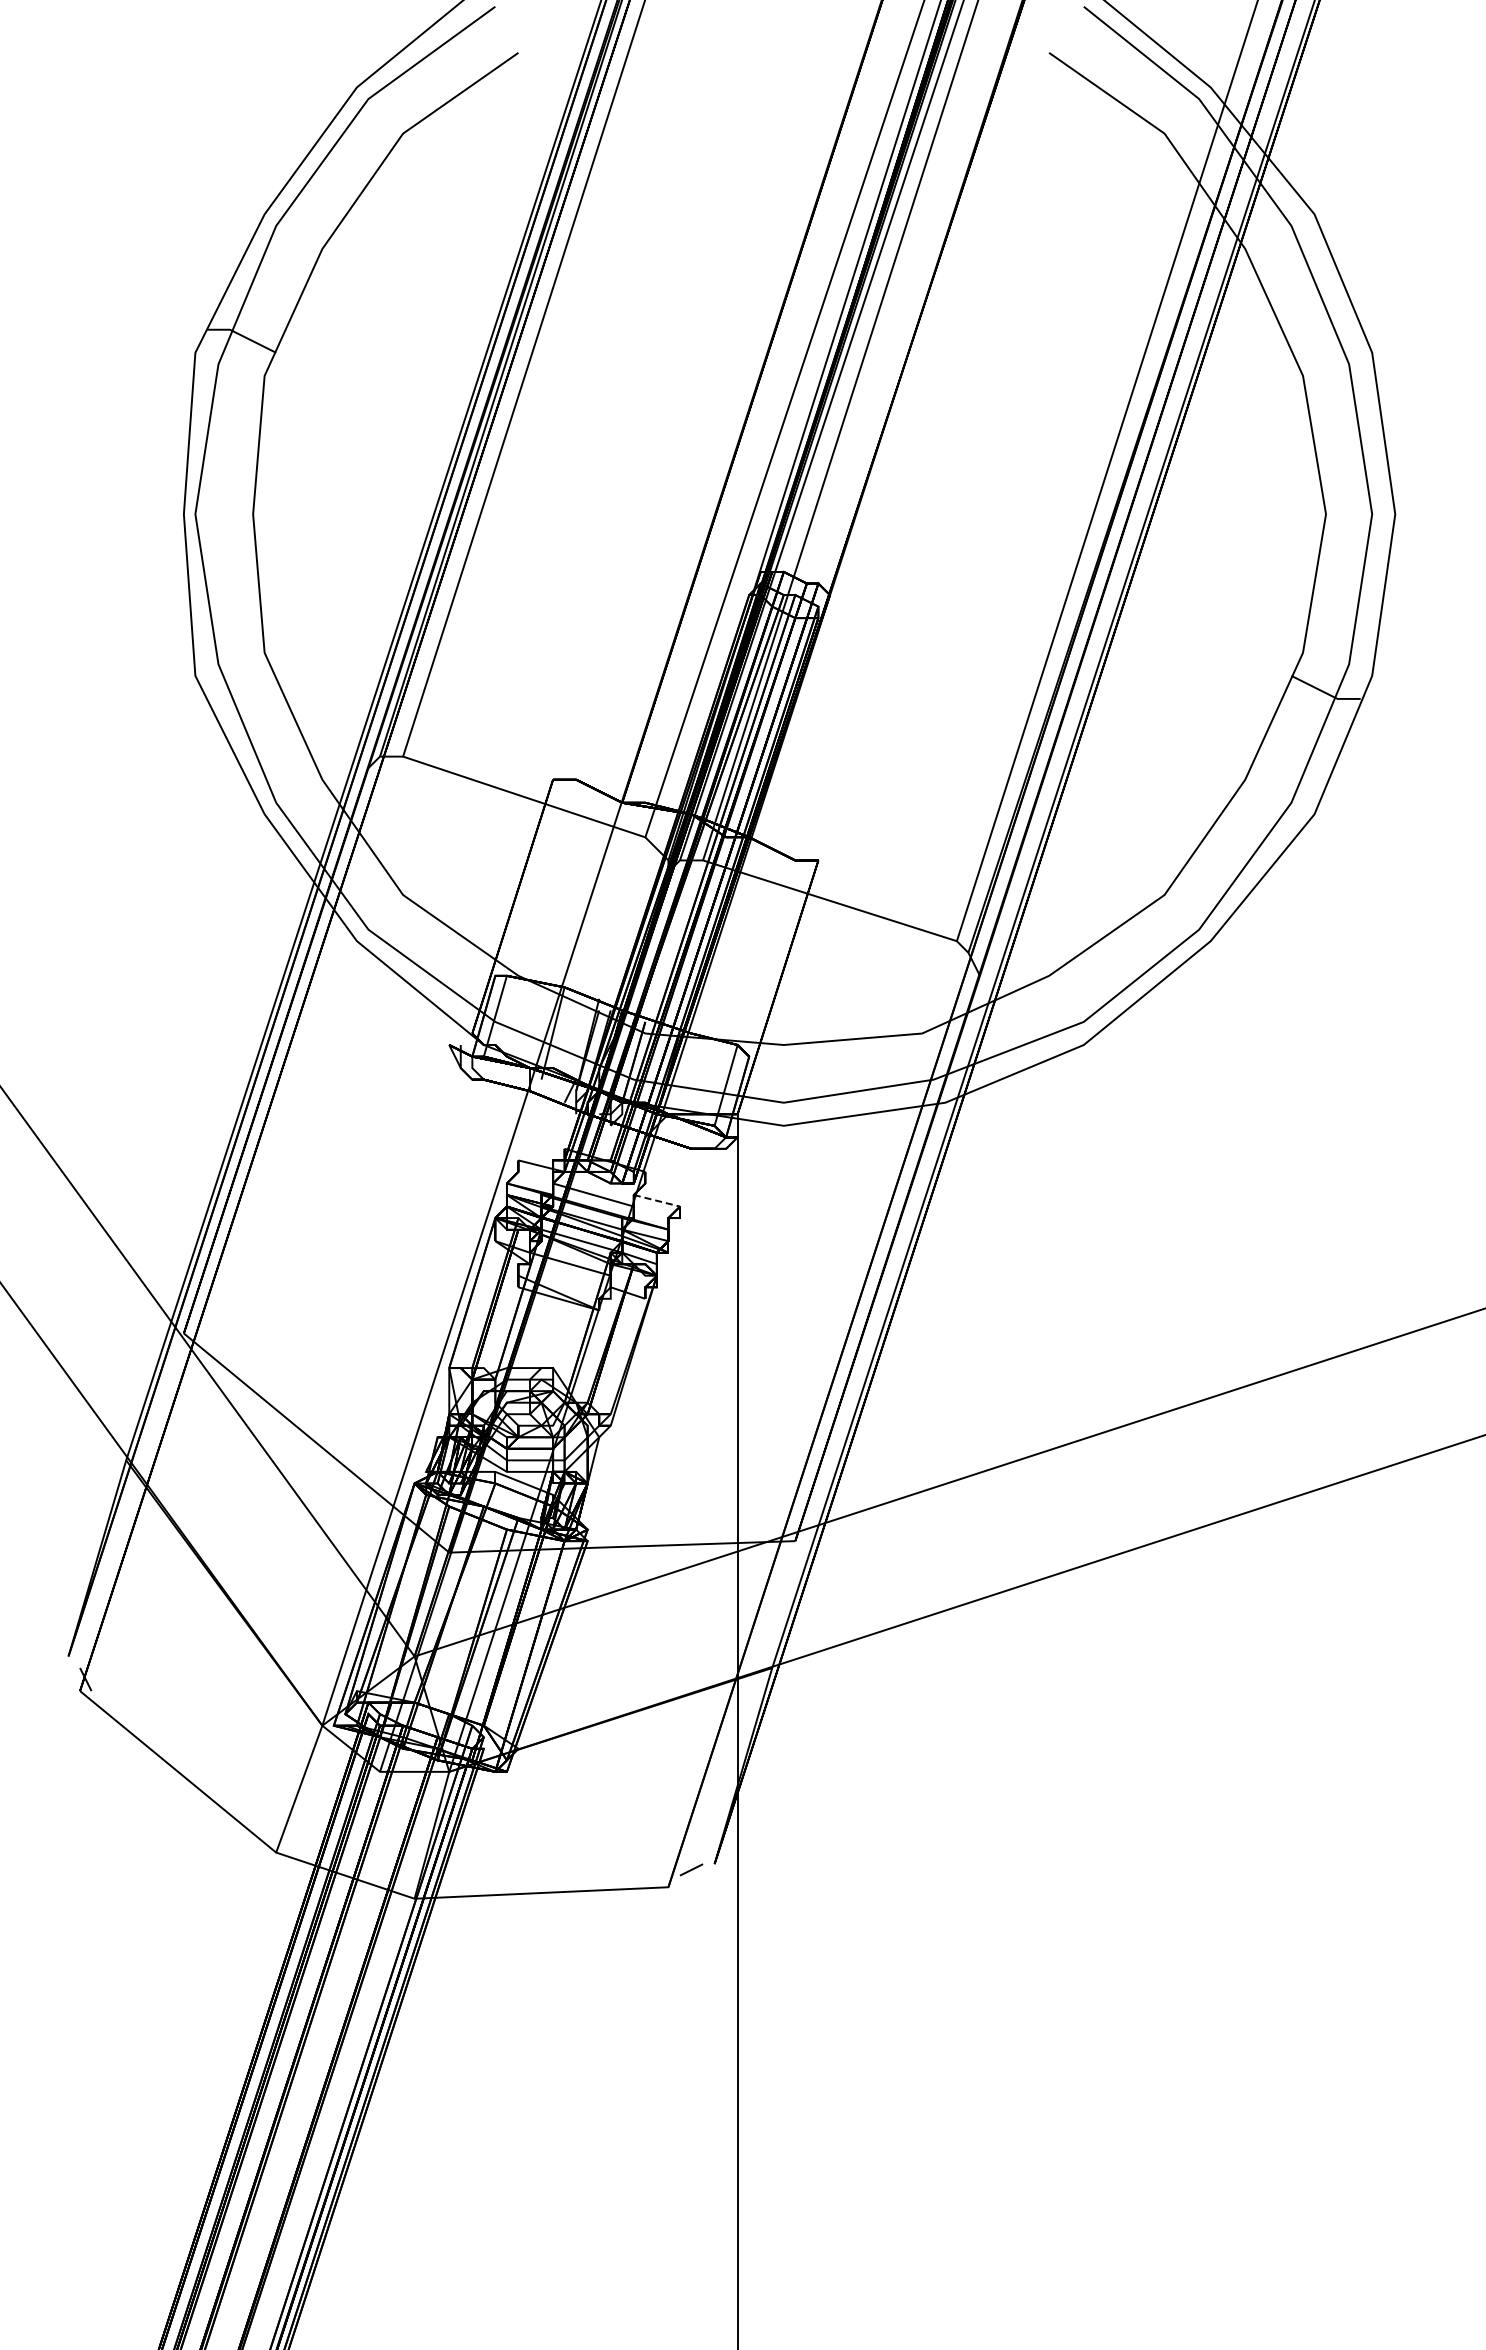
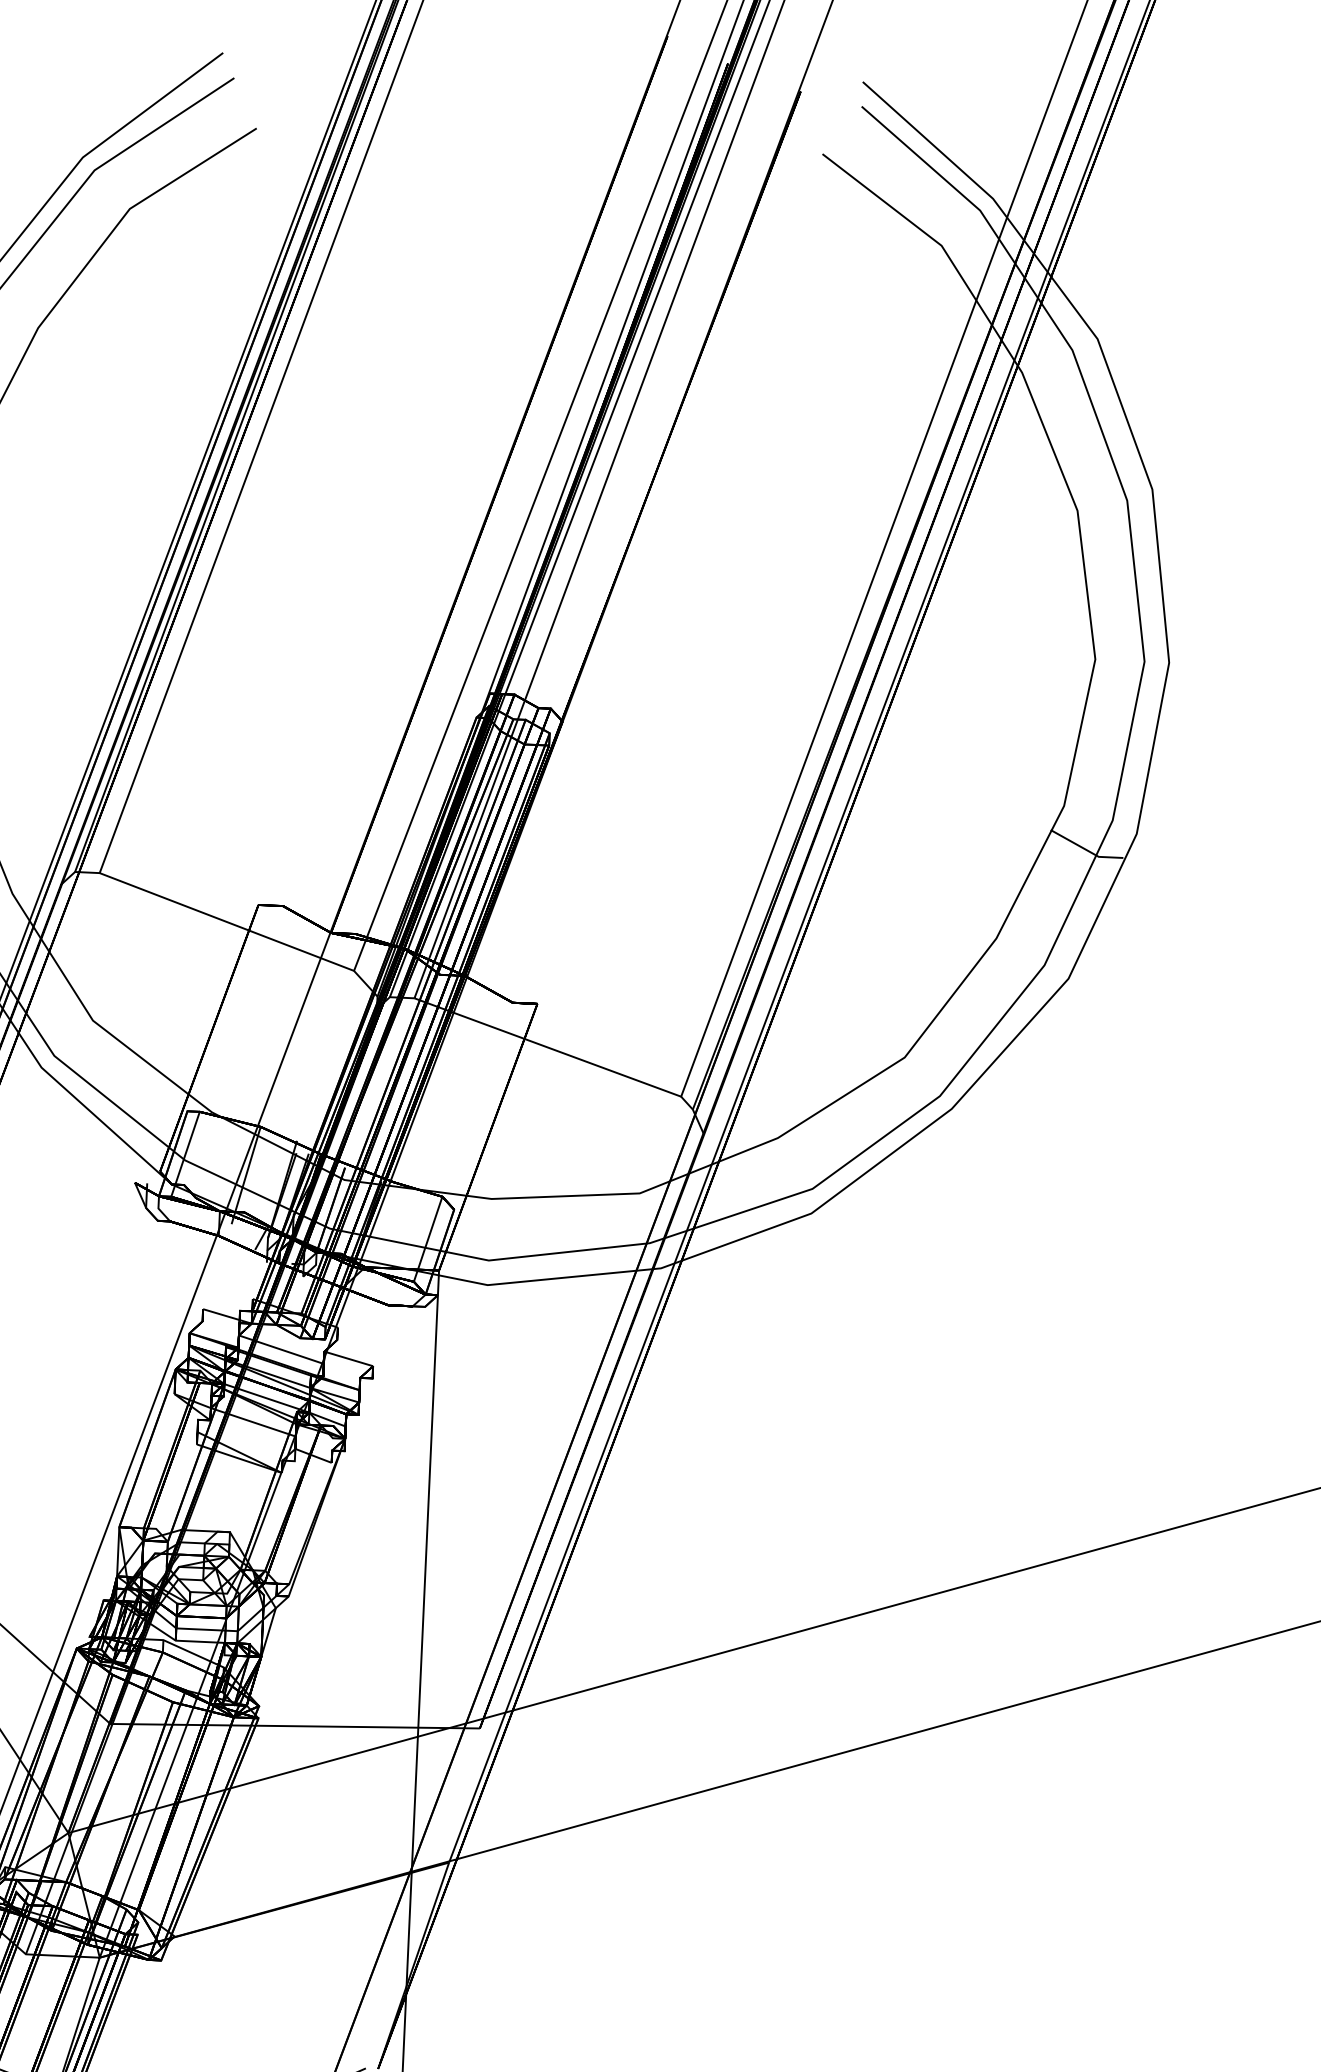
line: (656, 1200) -> (348, 1358), dashed -> solid

